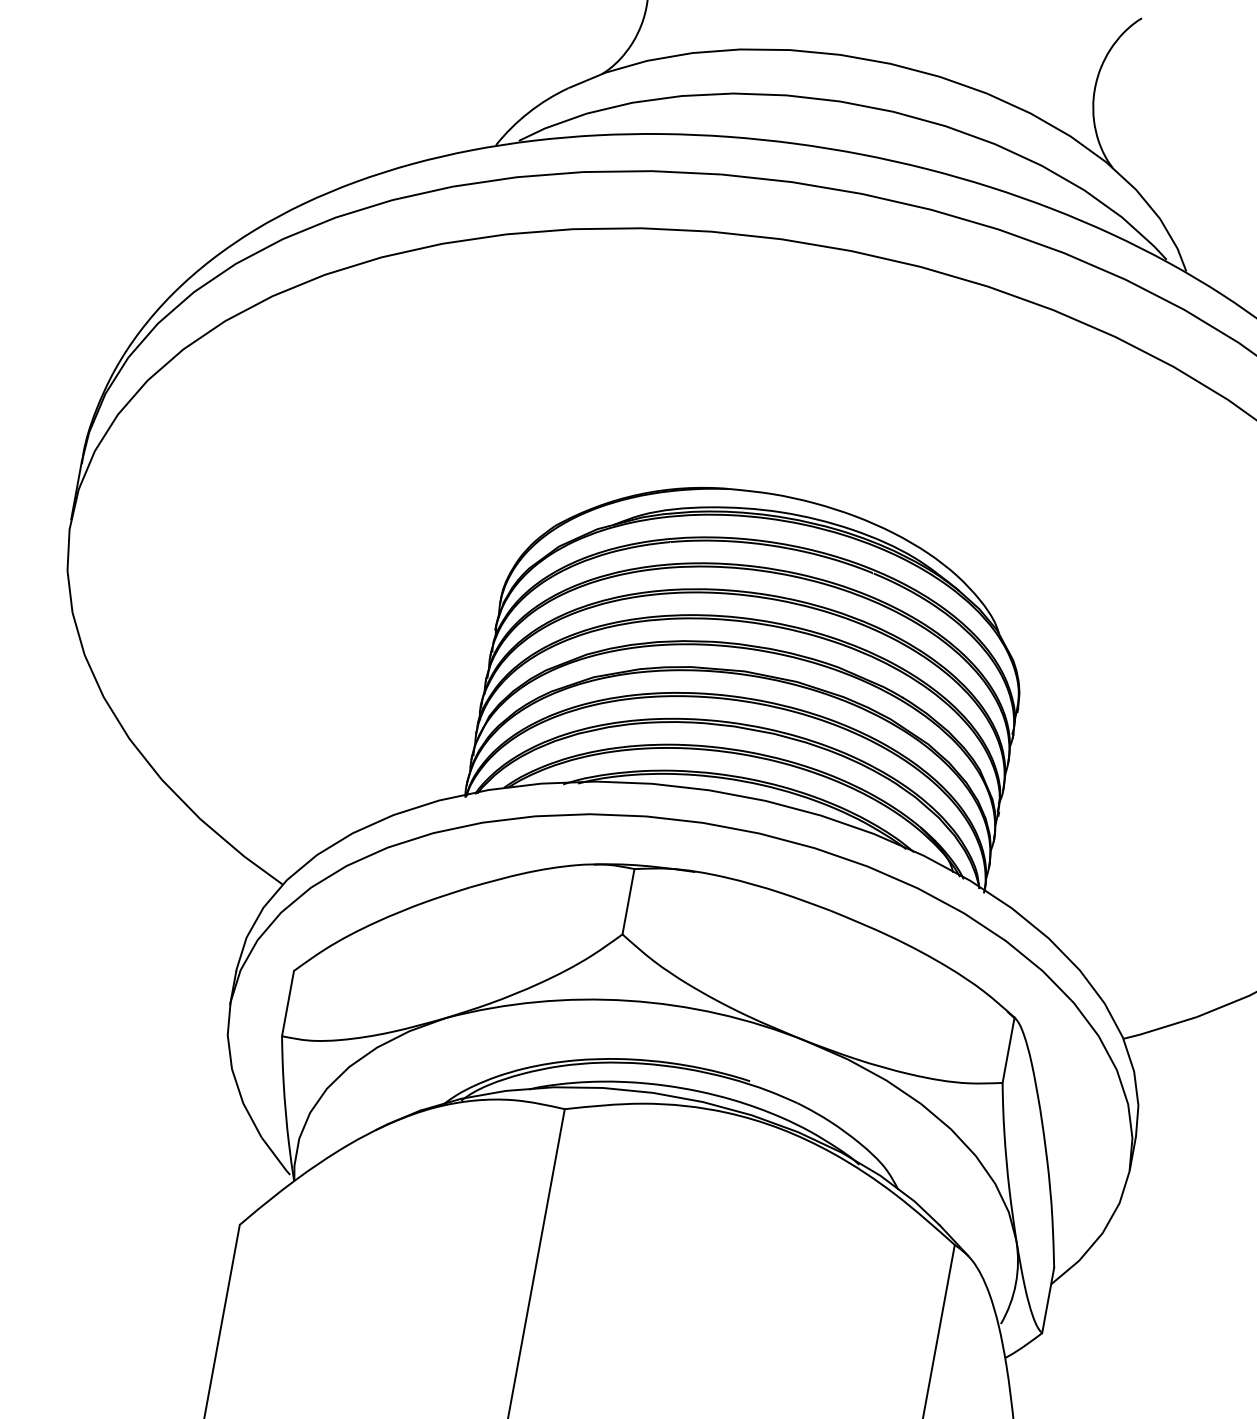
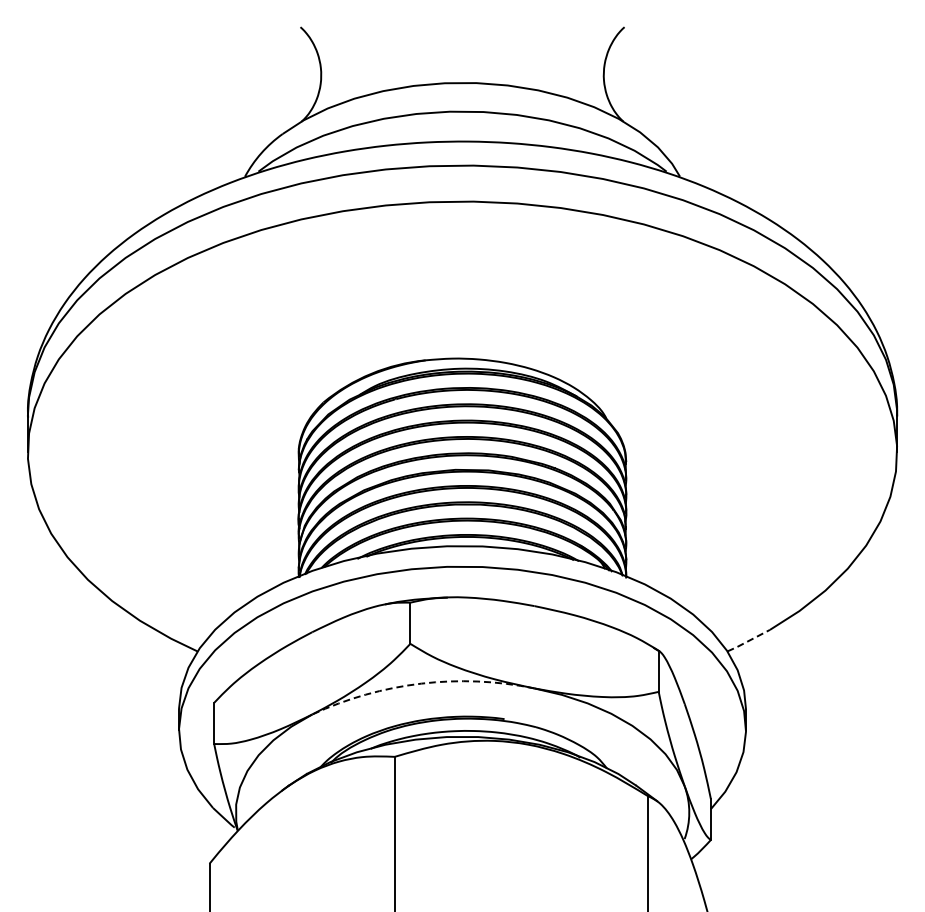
arc: (628, 1000) -> (421, 683), solid -> dashed
line: (1160, 1027) -> (748, 640), solid -> dashed

